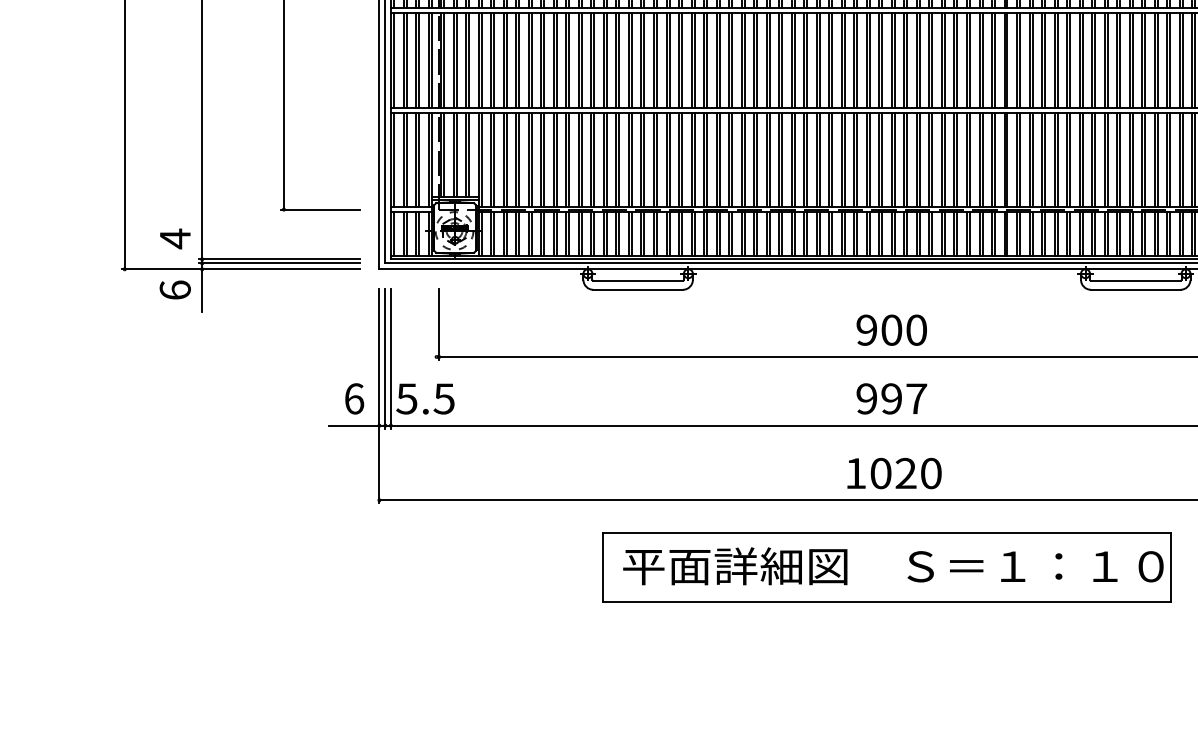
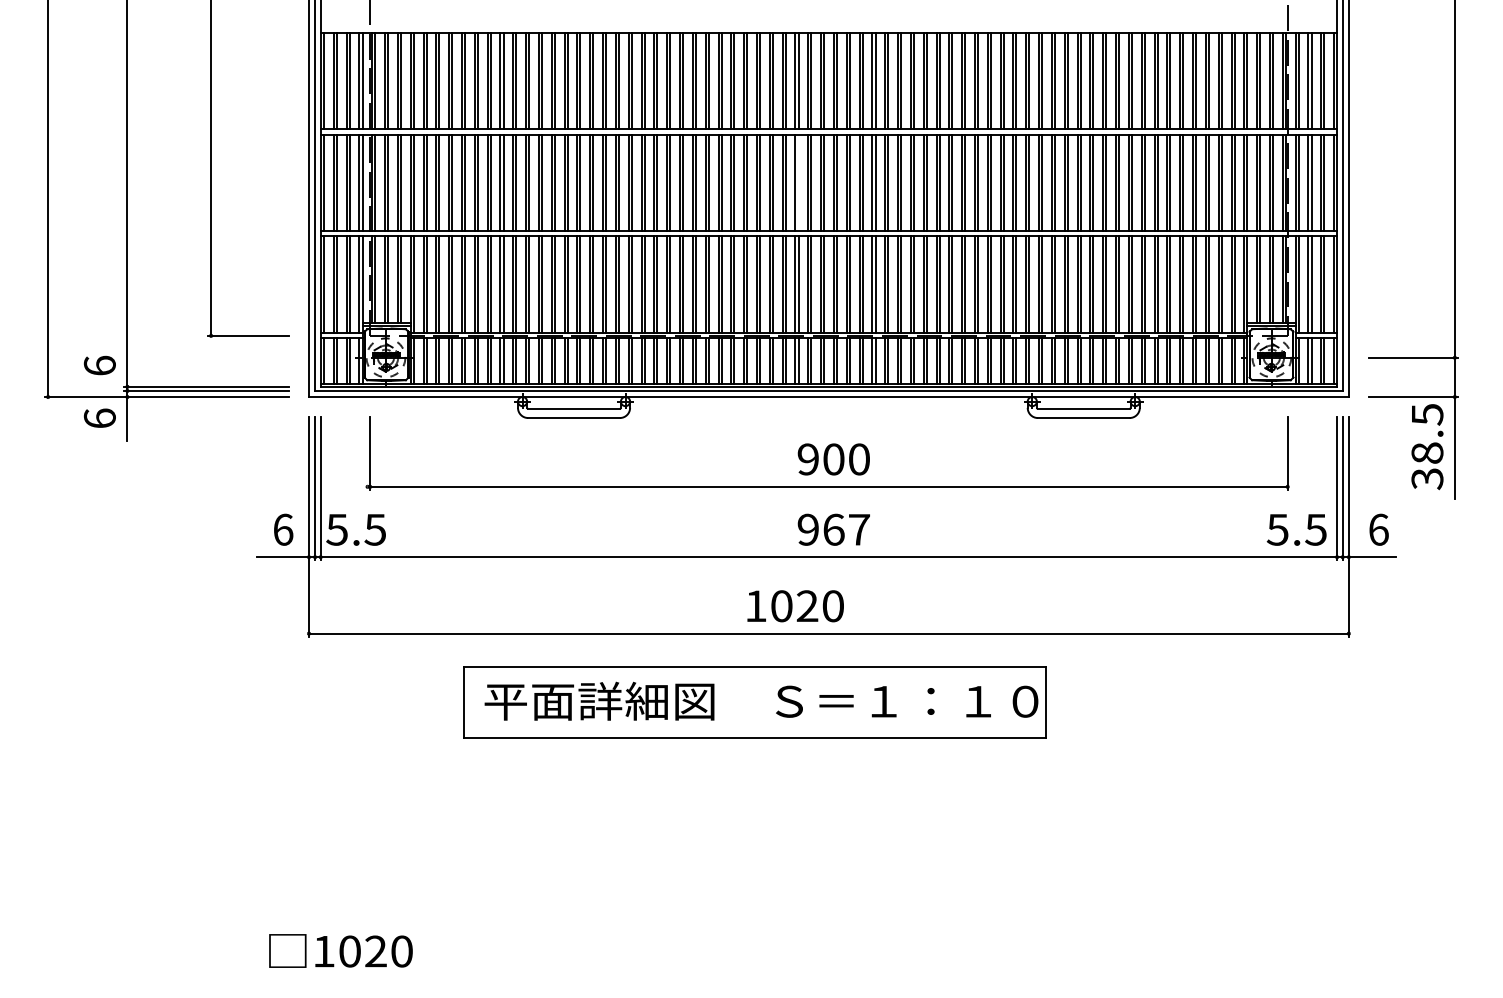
line: (857, 59) -> (798, 182), removed
text: (174, 238) -> (99, 365), 4 -> 6
text: (891, 398) -> (833, 529), 997 -> 967
text: (894, 473) -> (795, 606), moved
part: (886, 567) -> (754, 702), moved

